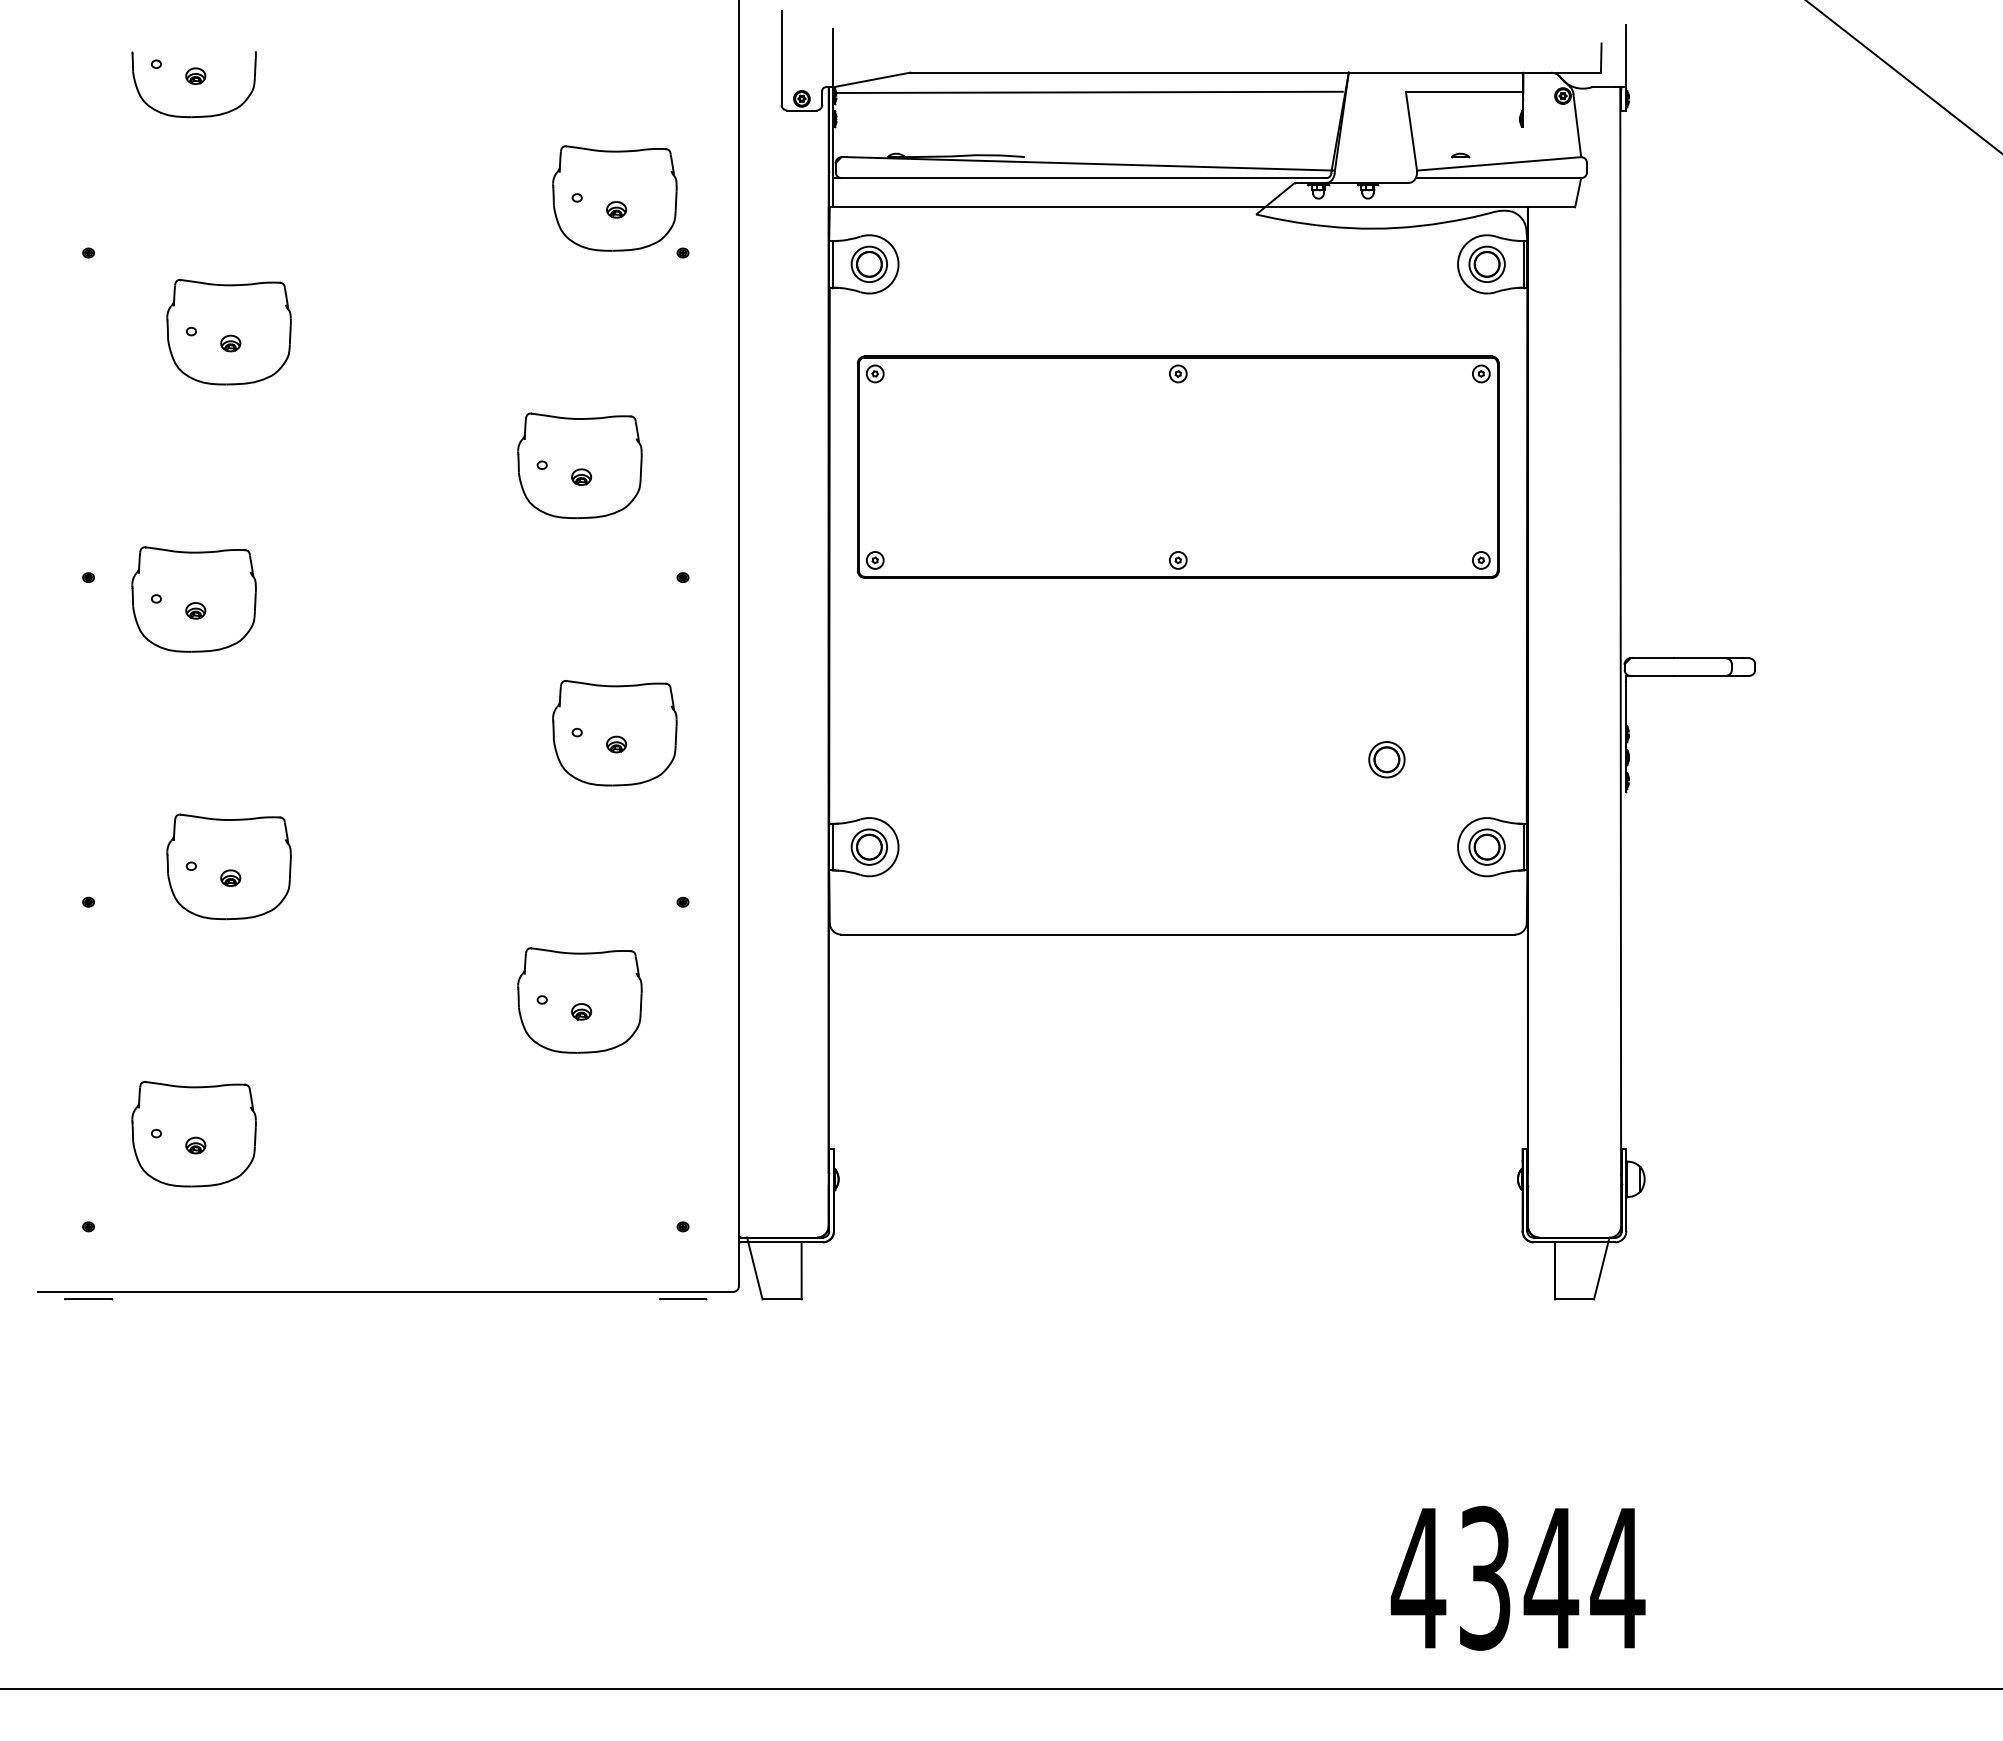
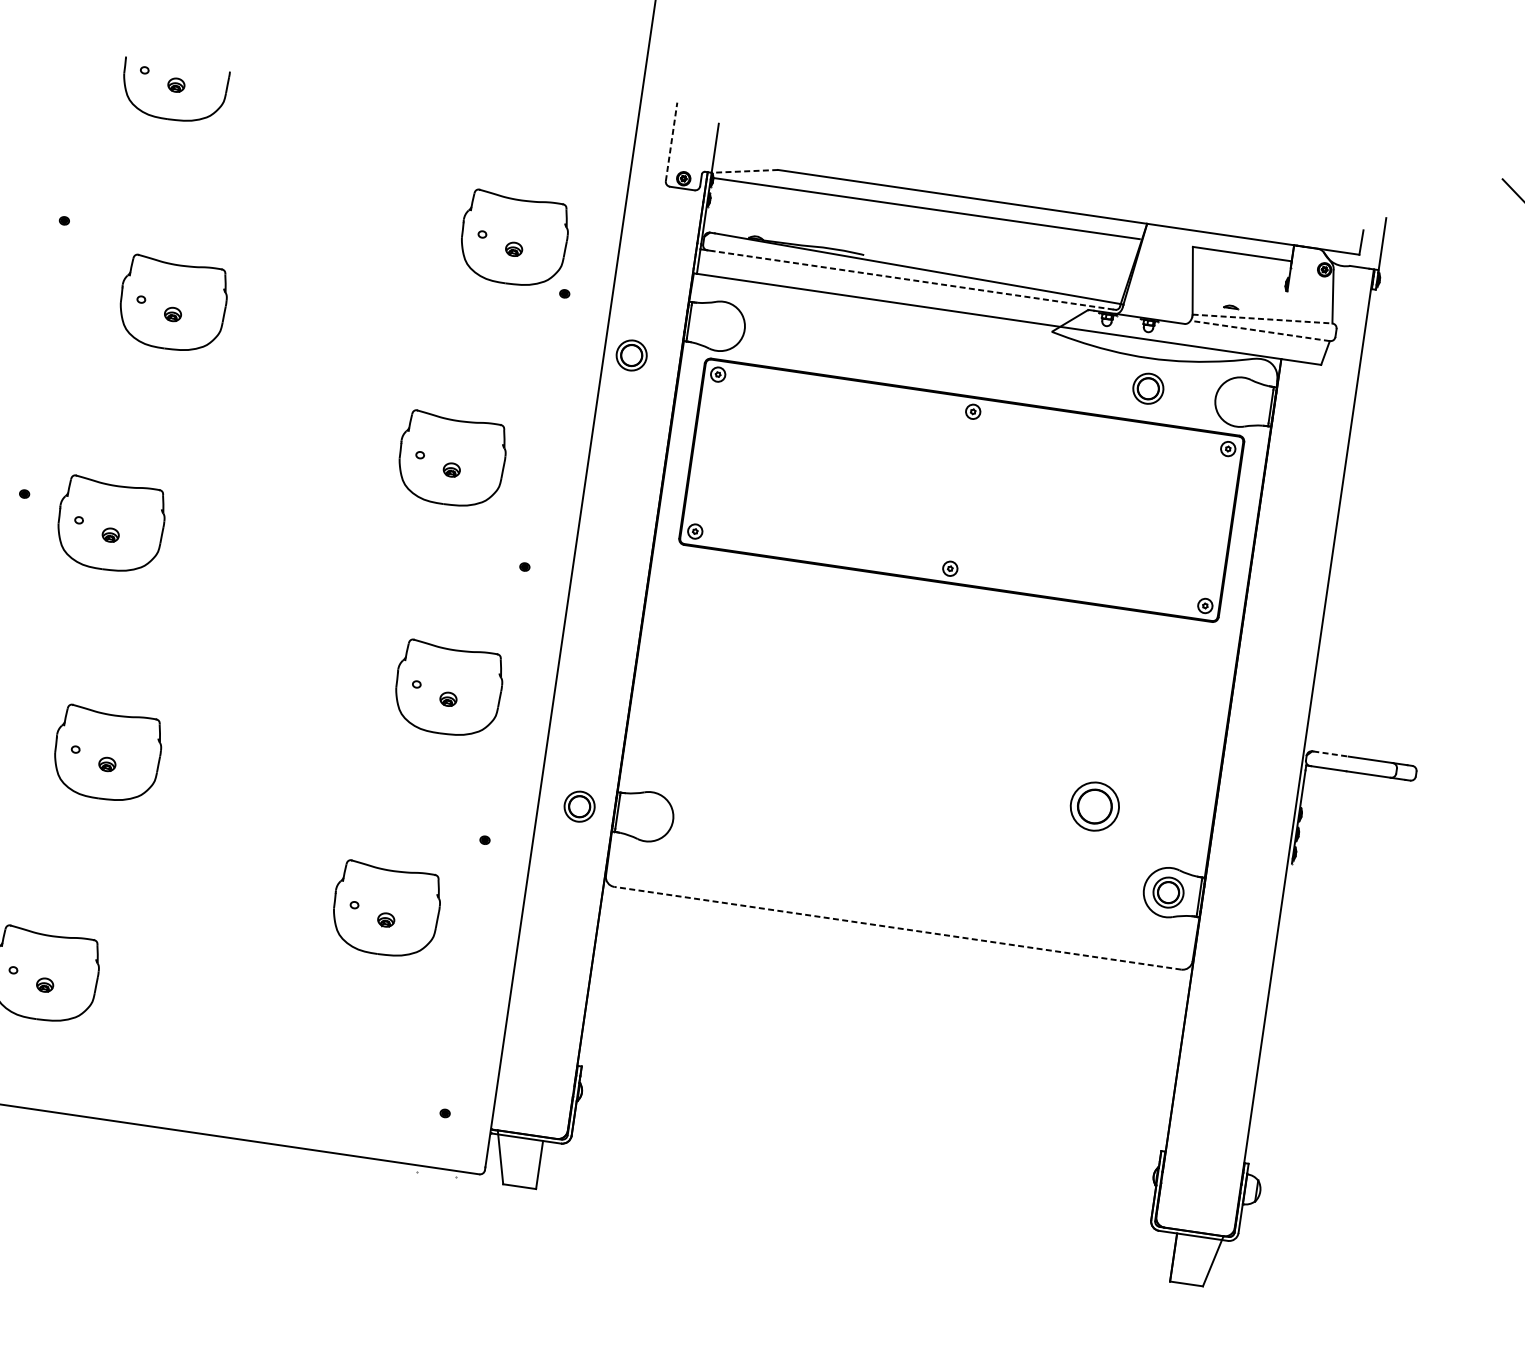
line: (781, 58) -> (671, 142), solid -> dashed
line: (871, 80) -> (744, 171), solid -> dashed
line: (1499, 163) -> (1262, 318), solid -> dashed
line: (1085, 178) -> (912, 280), solid -> dashed
line: (1498, 178) -> (1260, 331), solid -> dashed
part: (868, 263) -> (631, 354), moved
part: (1486, 263) -> (1147, 387), moved
part: (1177, 466) -> (961, 489), moved
line: (1652, 658) -> (1330, 754), solid -> dashed
part: (1386, 759) -> (1094, 806), size x1.6
part: (868, 846) -> (578, 806), moved
line: (1178, 934) -> (898, 928), solid -> dashed
line: (682, 1299) -> (435, 1174), removed

